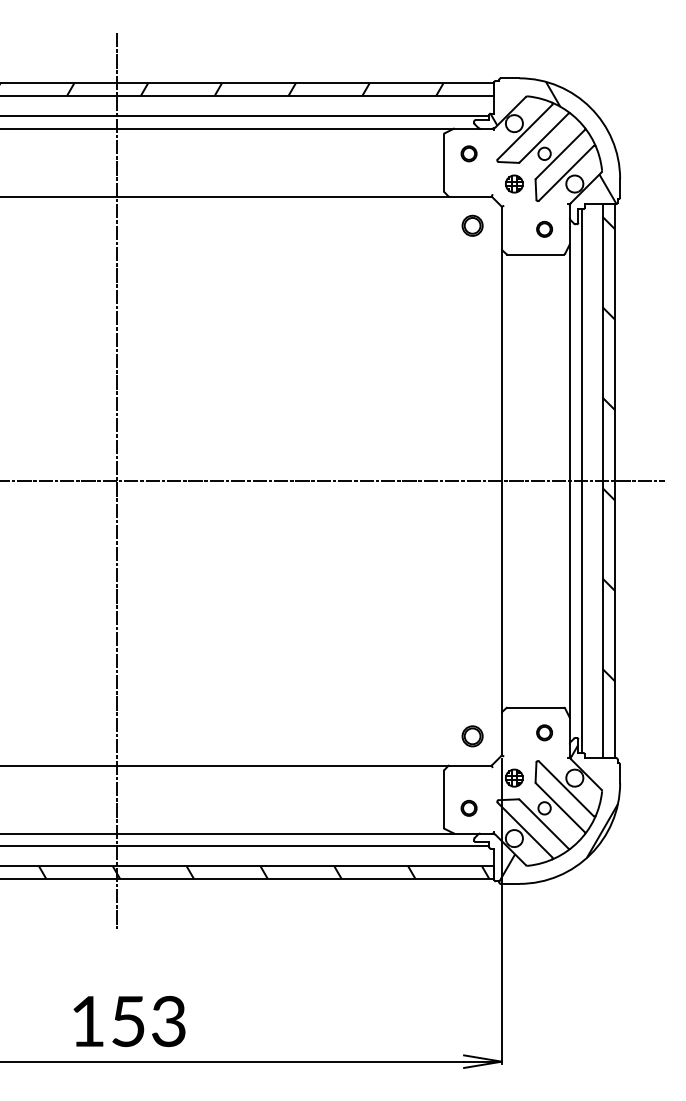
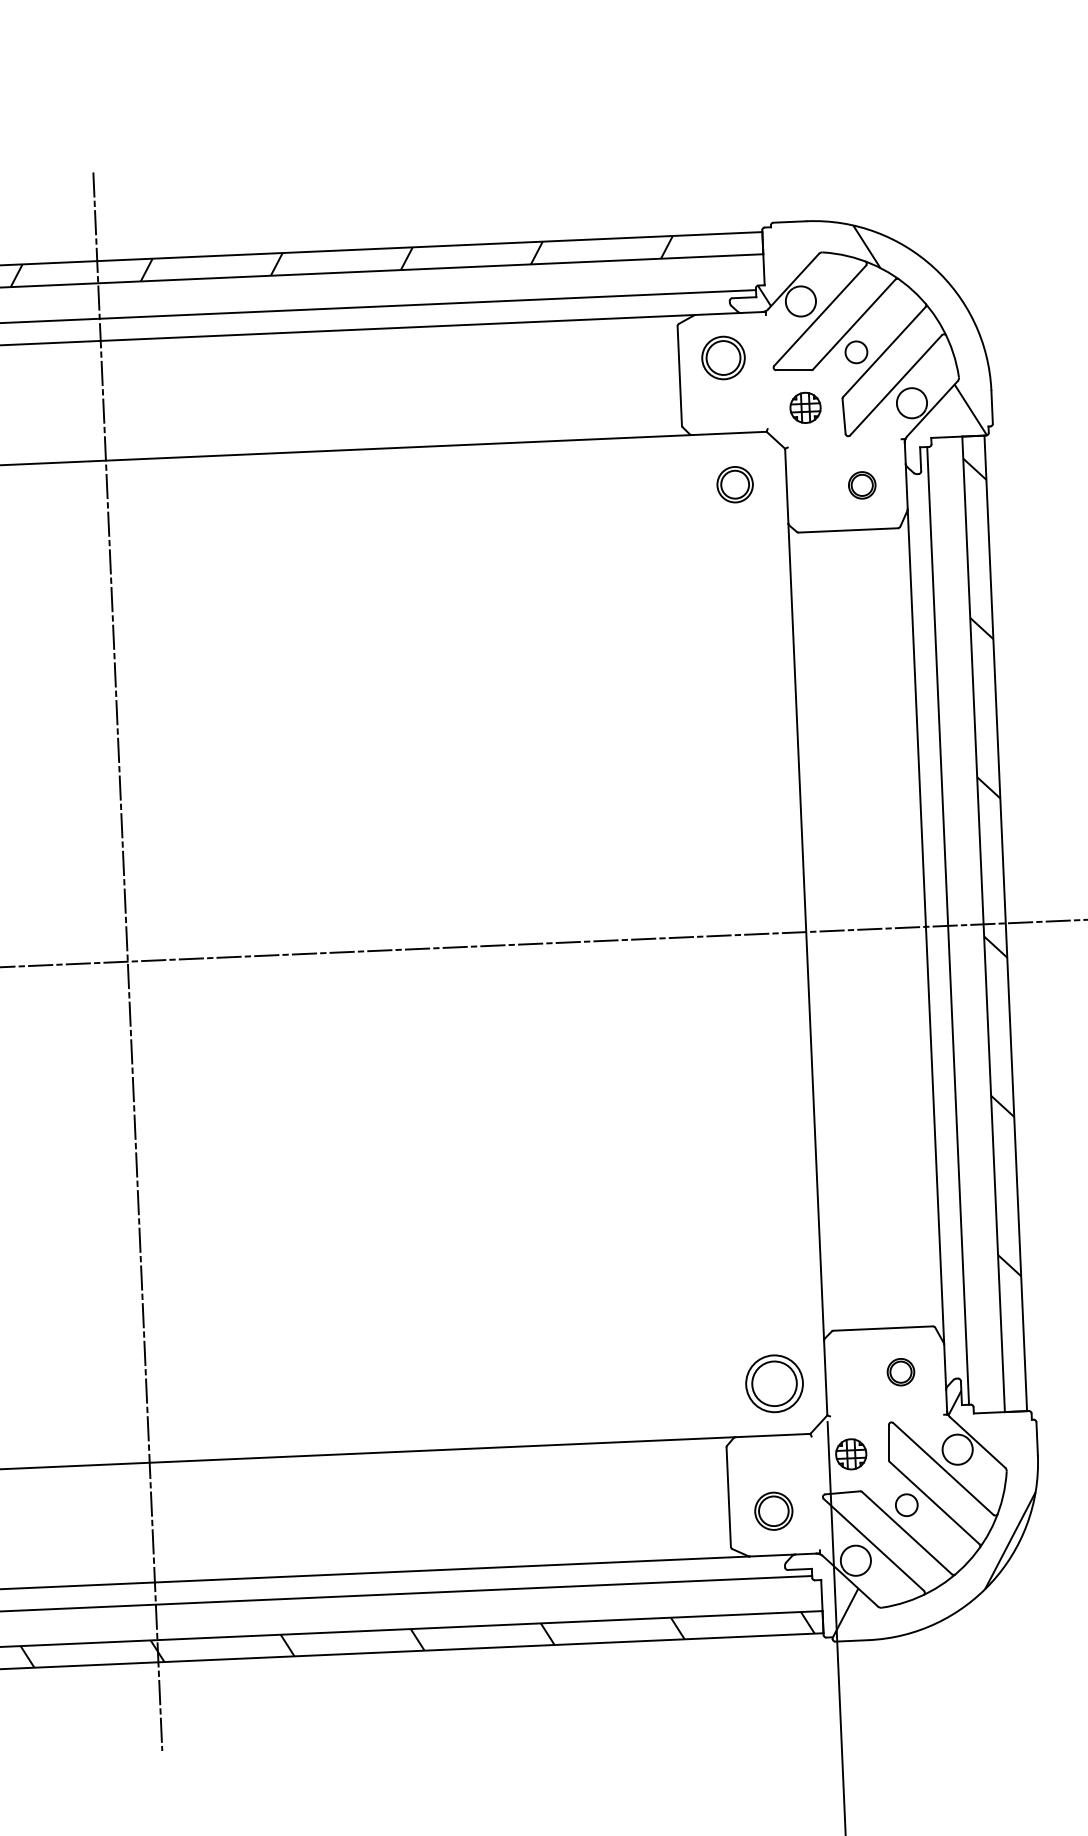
circle: (468, 153) -> (722, 357), size x1.6
part: (472, 736) -> (774, 1384), size x1.6
circle: (468, 807) -> (772, 1509), size x1.4

